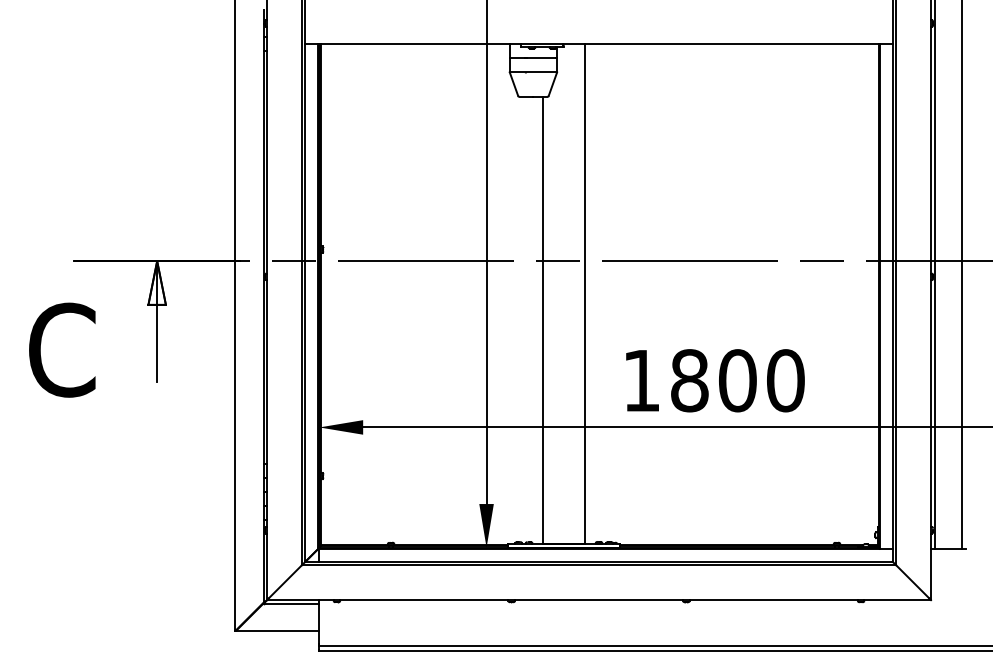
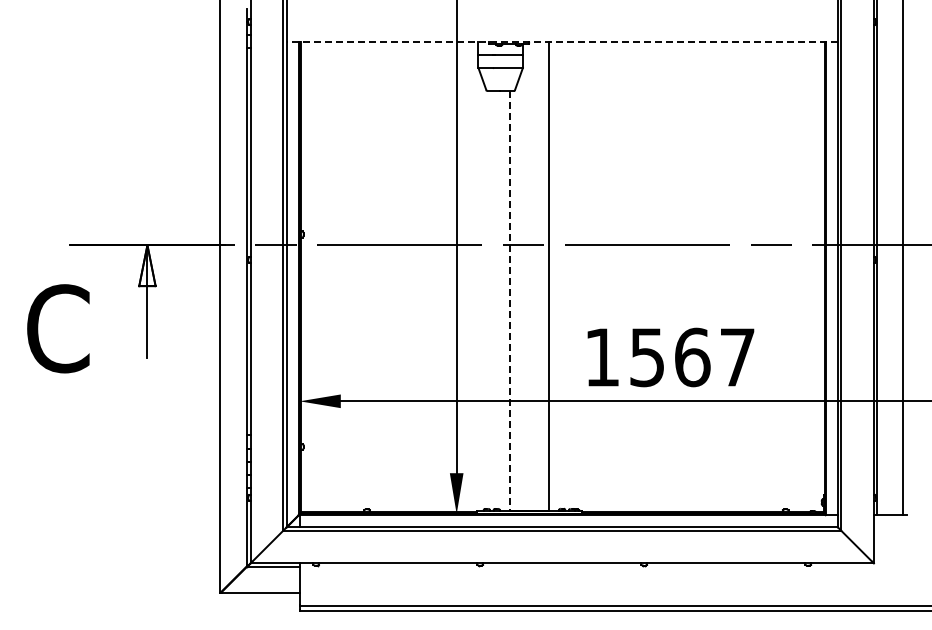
line: (599, 44) -> (562, 41), solid -> dashed
line: (542, 320) -> (509, 300), solid -> dashed
text: (737, 380) -> (692, 357), 1800 -> 1567

